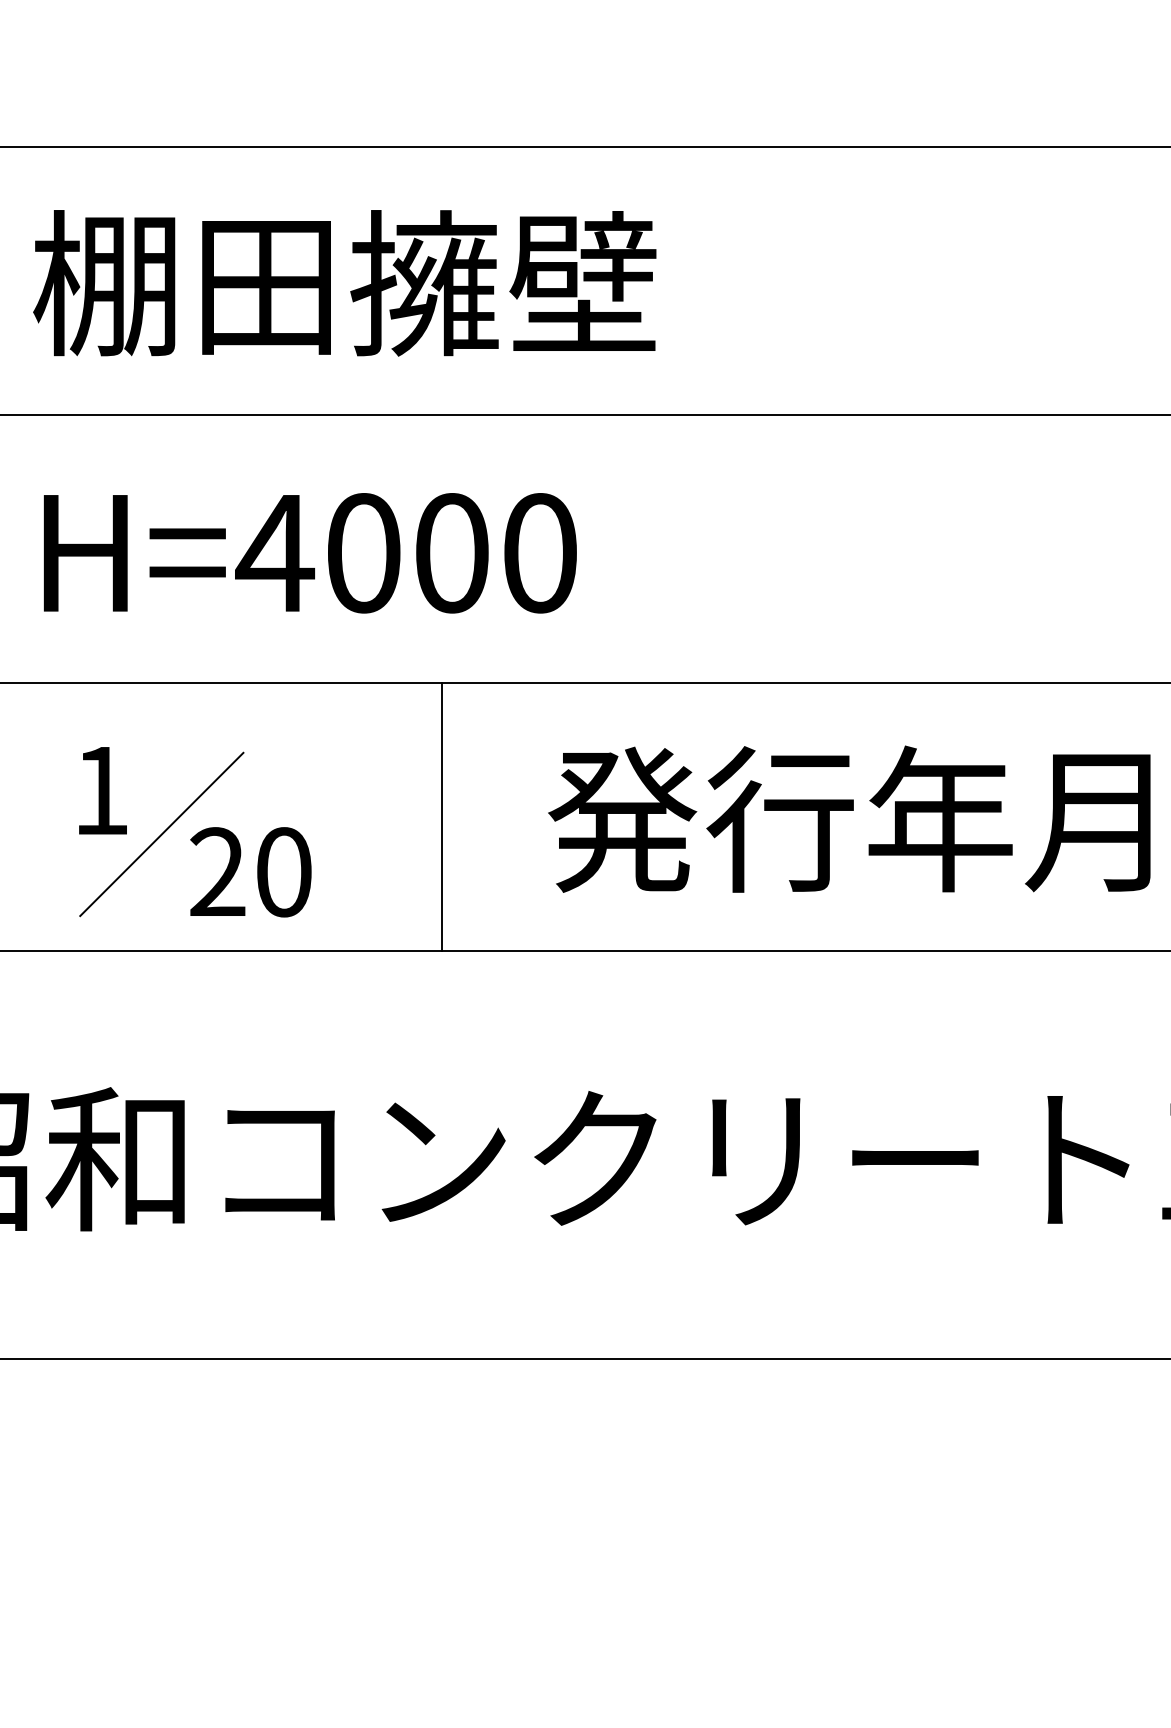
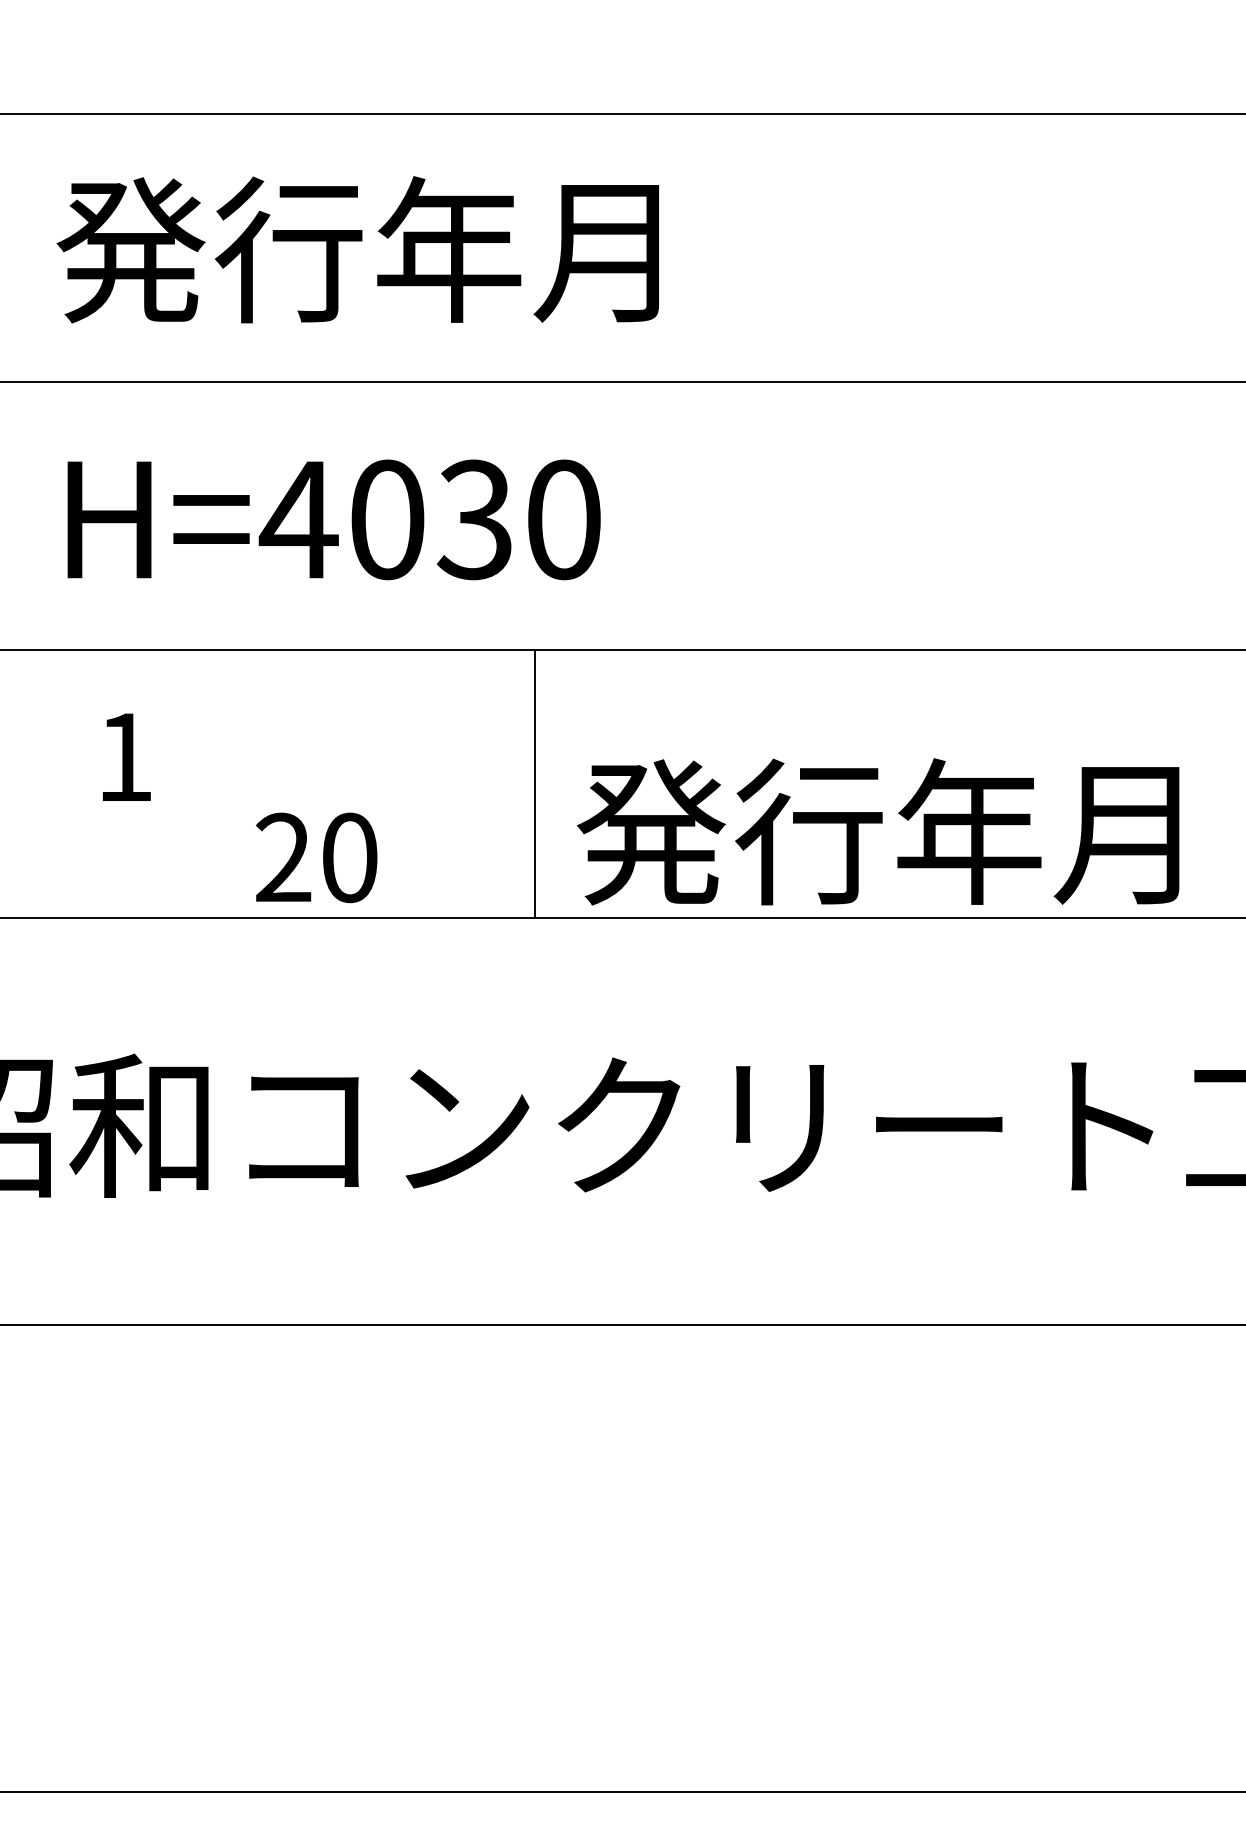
text: (344, 282) -> (368, 249), 棚田擁壁 -> 発行年月
text: (450, 552) -> (474, 519), H=4000 -> H=4030
line: (441, 816) -> (535, 783), moved
text: (848, 818) -> (877, 831), moved
line: (161, 833) -> (185, 800), removed
text: (250, 871) -> (316, 857), moved

